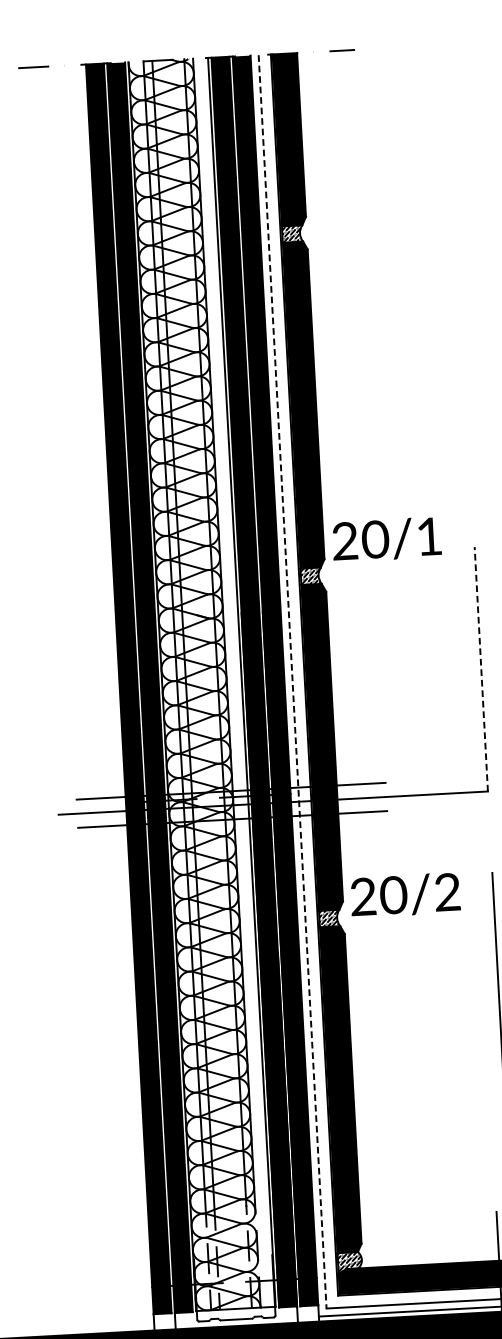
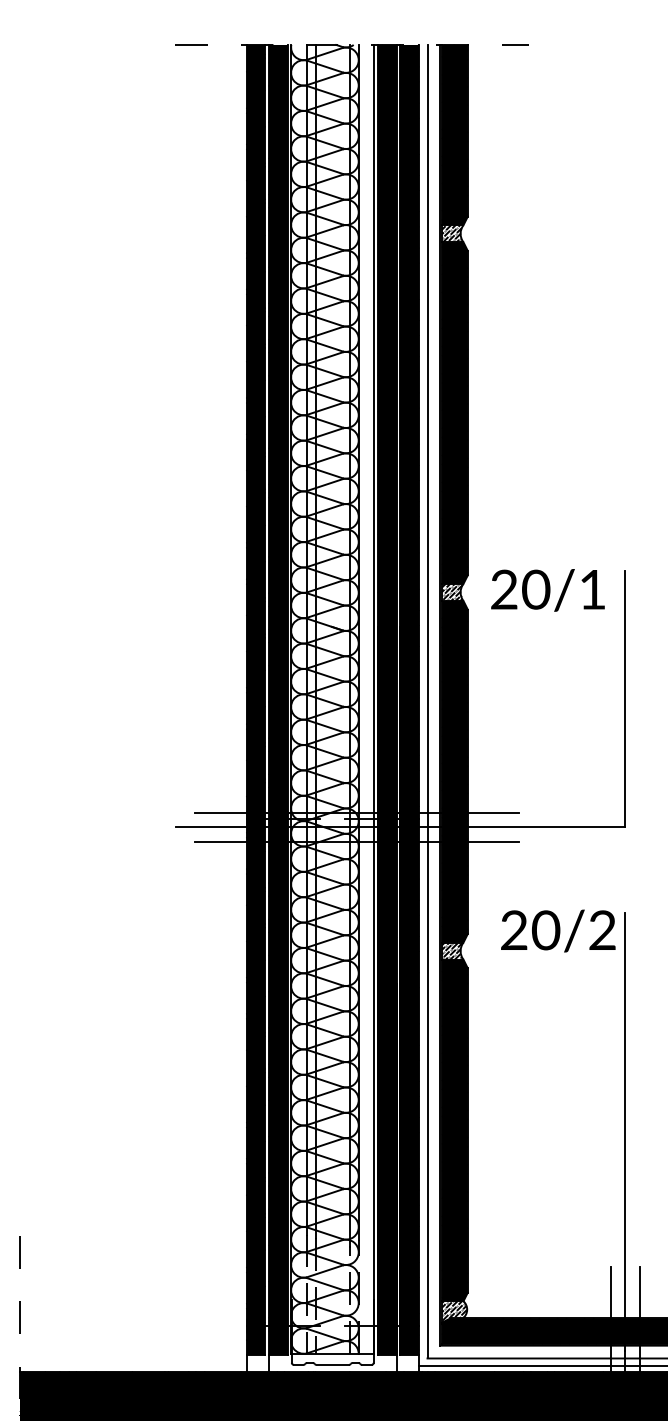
text: (386, 539) -> (547, 590), moved
line: (481, 668) -> (625, 698), dashed -> solid
line: (292, 681) -> (427, 701), dashed -> solid
text: (405, 894) -> (558, 930), moved

